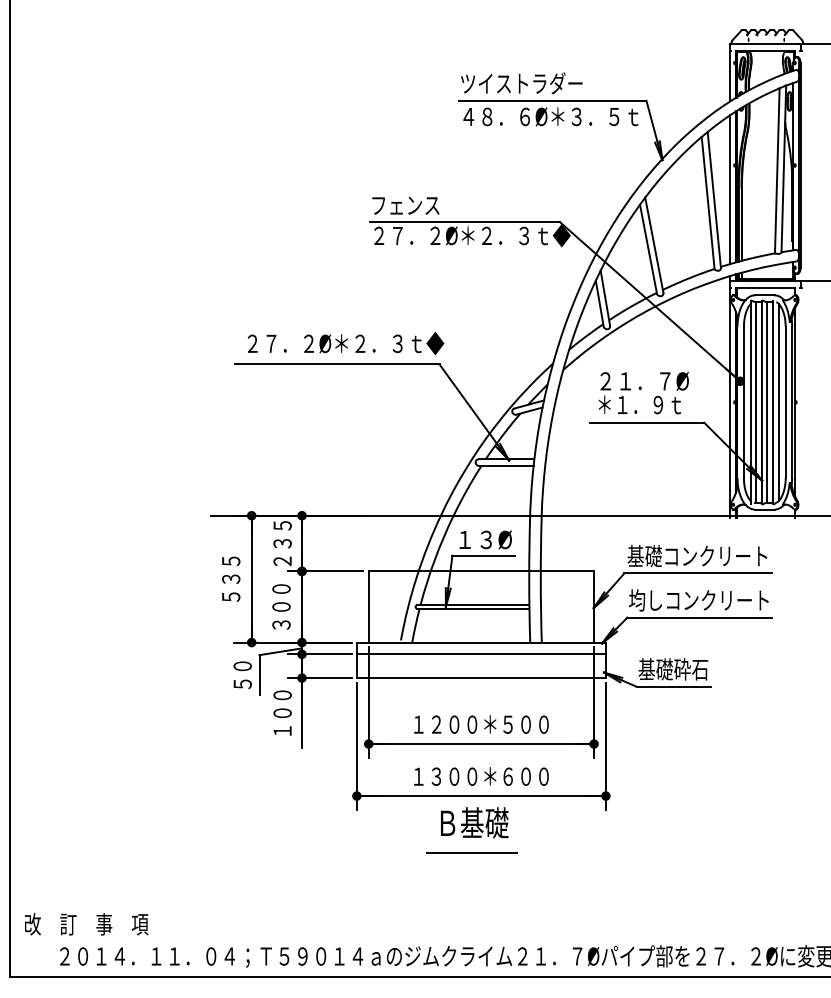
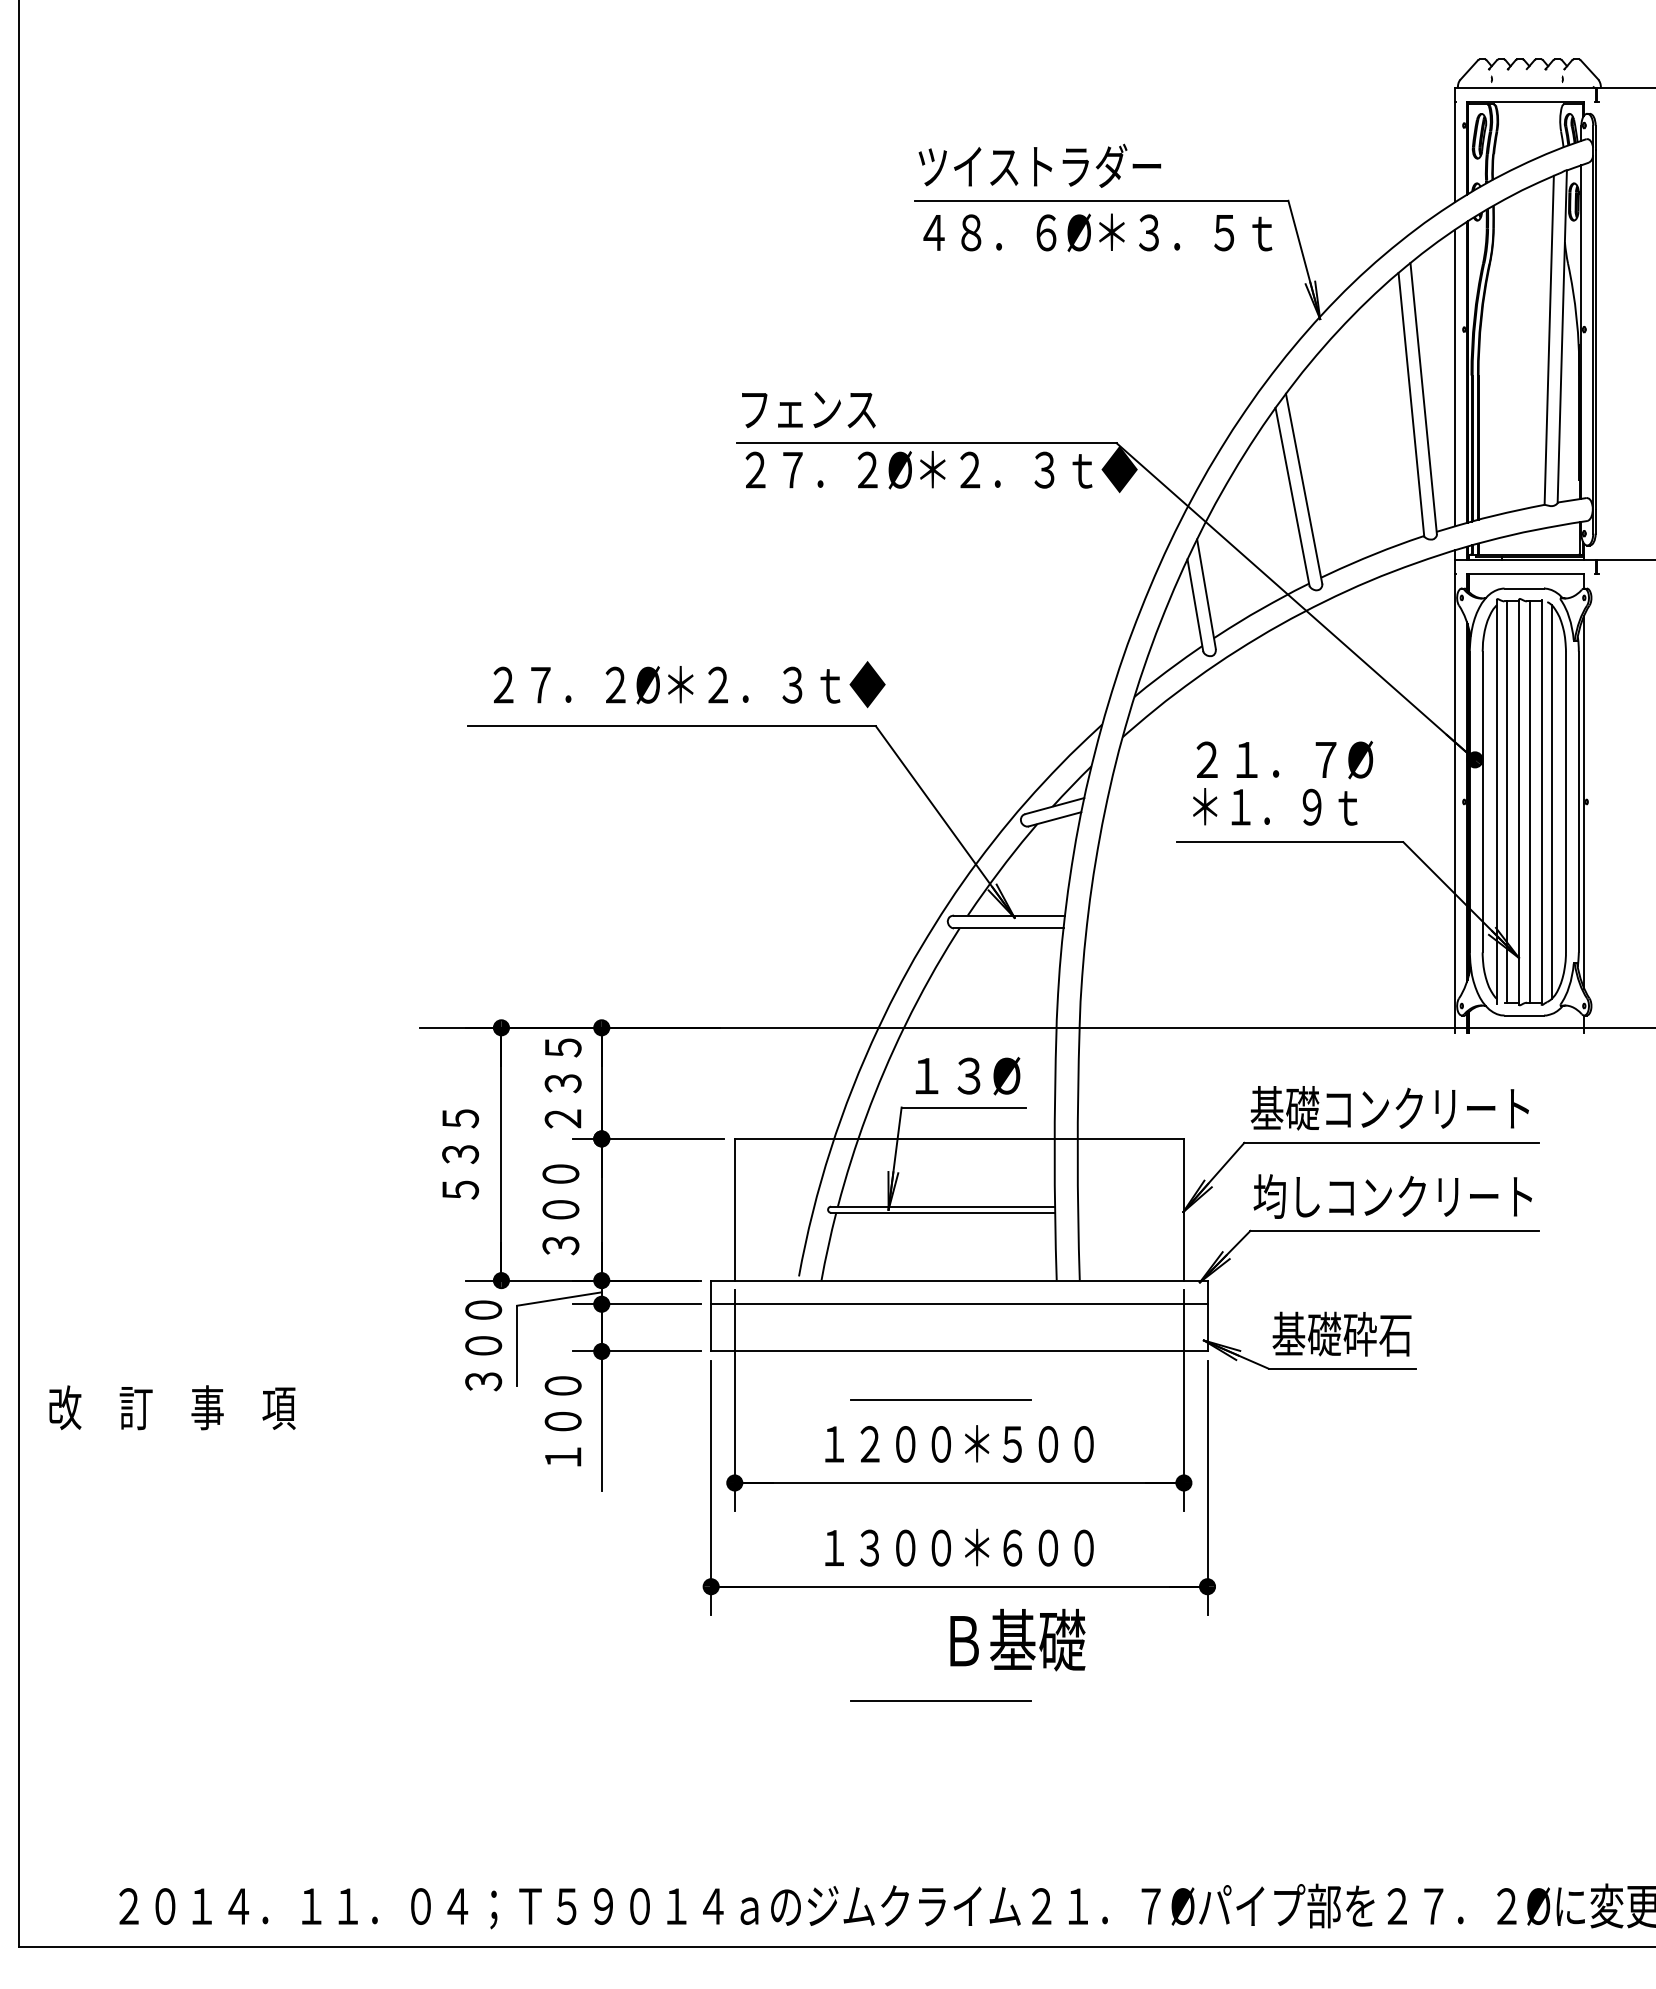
text: (242, 674) -> (483, 1344), ５０ -> ３００
line: (471, 701) -> (939, 1398), added
text: (474, 822) -> (1017, 1639), moved
text: (86, 924) -> (172, 1408), moved

